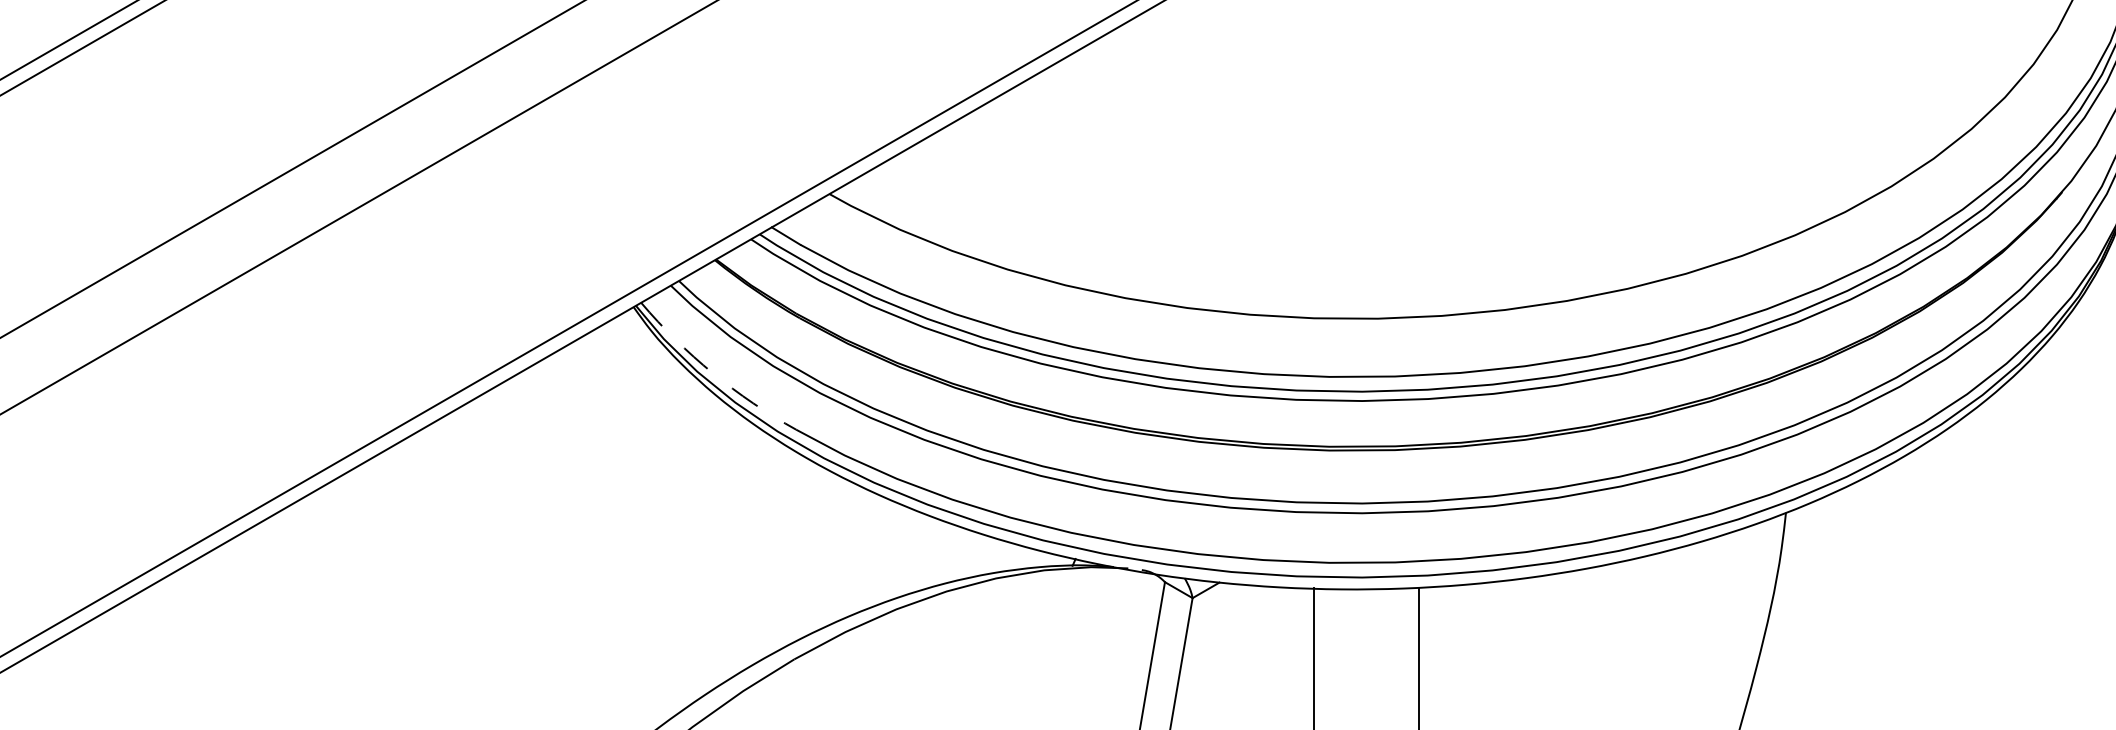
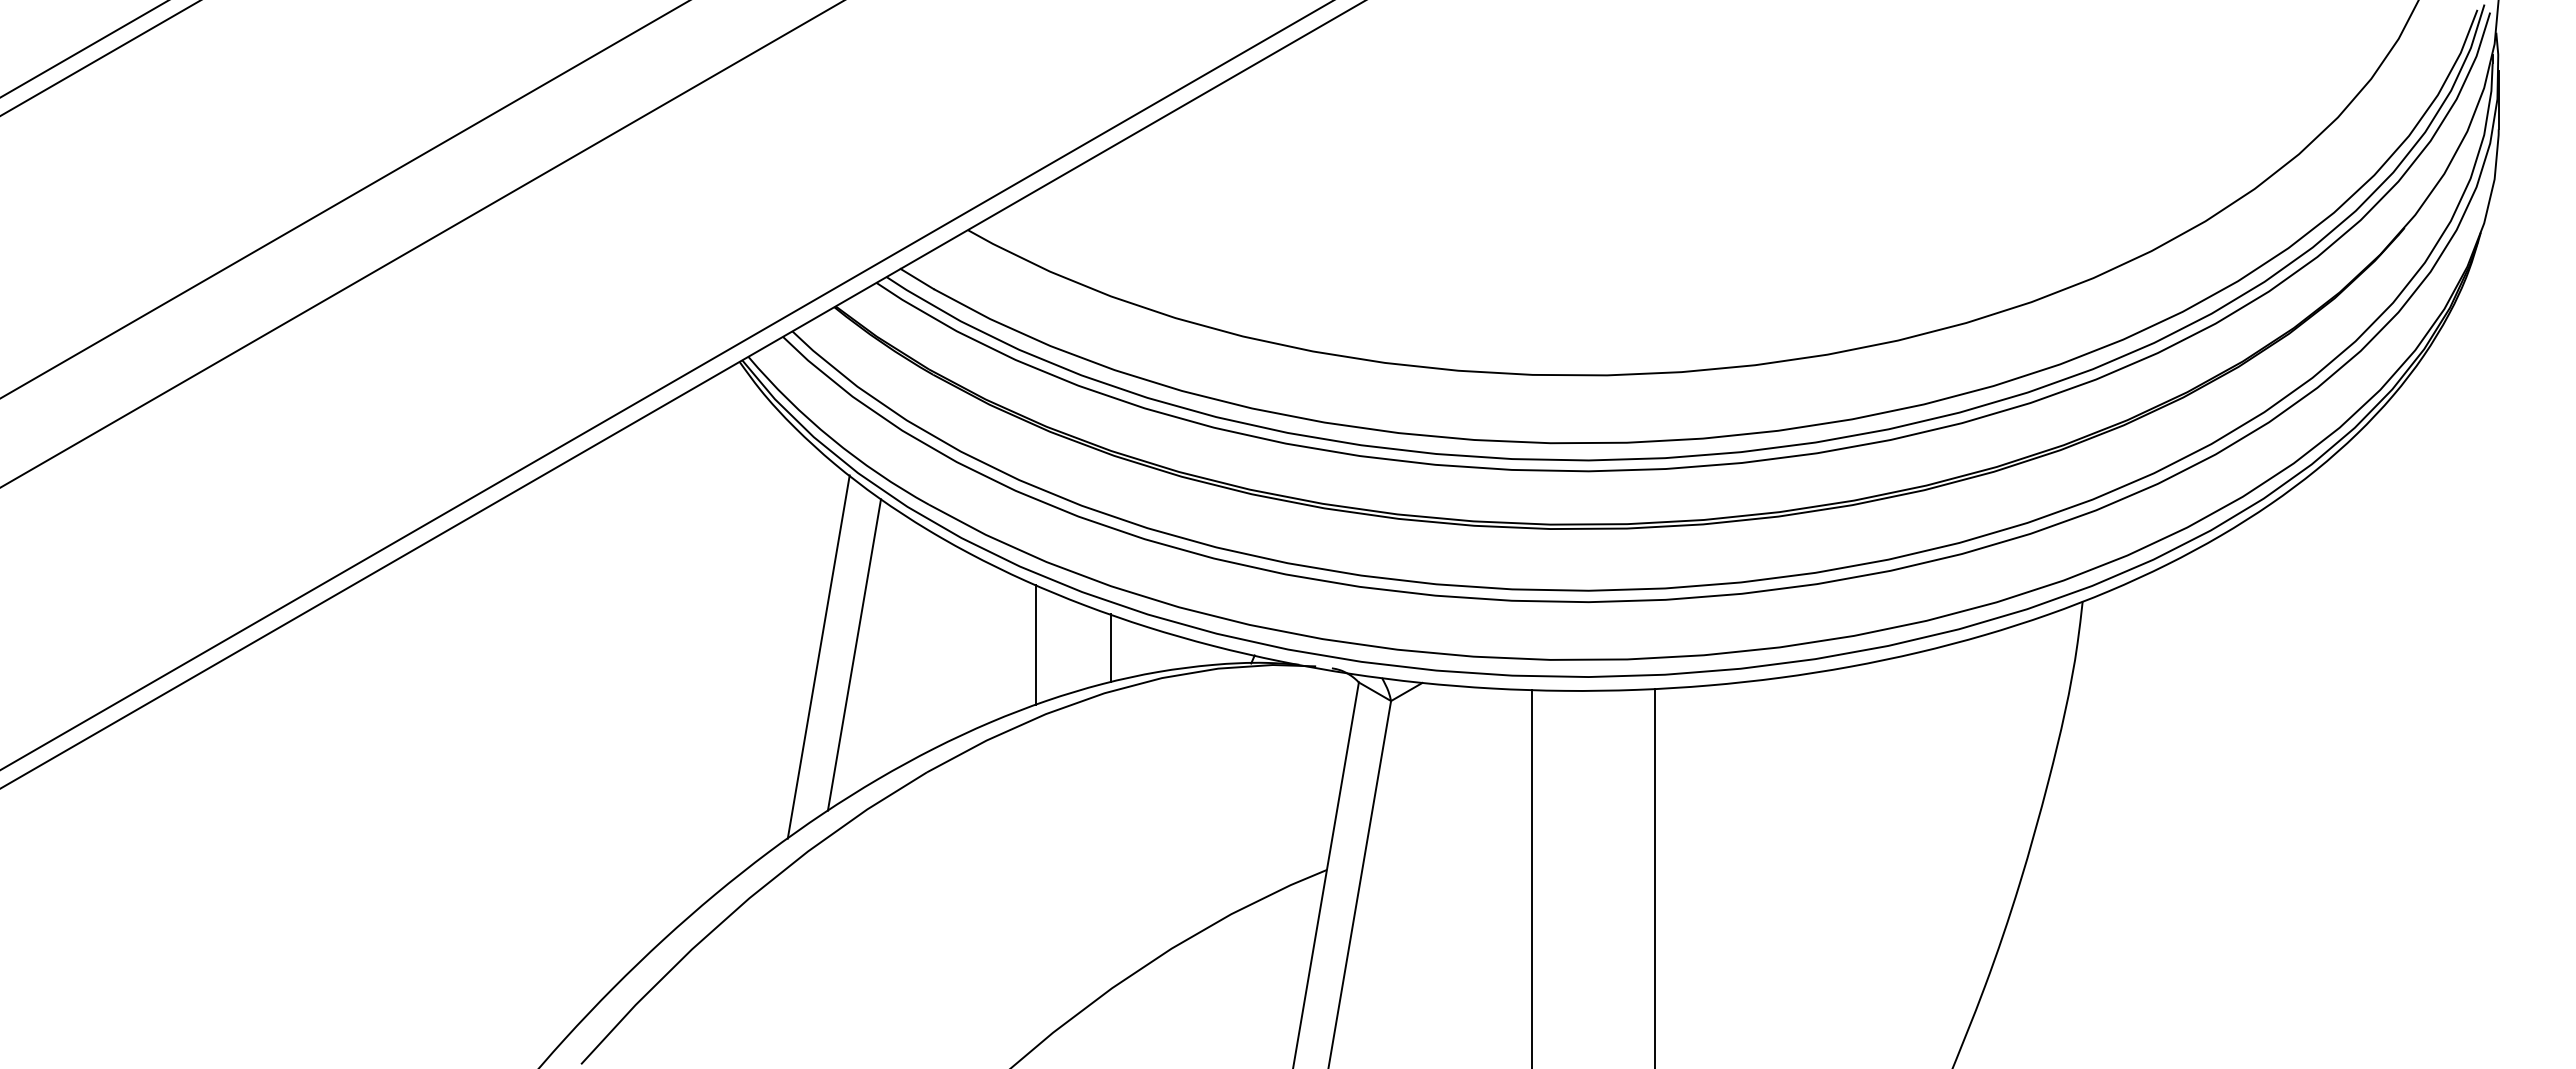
arc: (713, 372) -> (832, 438), dashed -> solid
line: (888, 549) -> (1036, 644), added
line: (951, 553) -> (1110, 648), added
line: (732, 558) -> (854, 654), added
line: (701, 559) -> (818, 656), added

